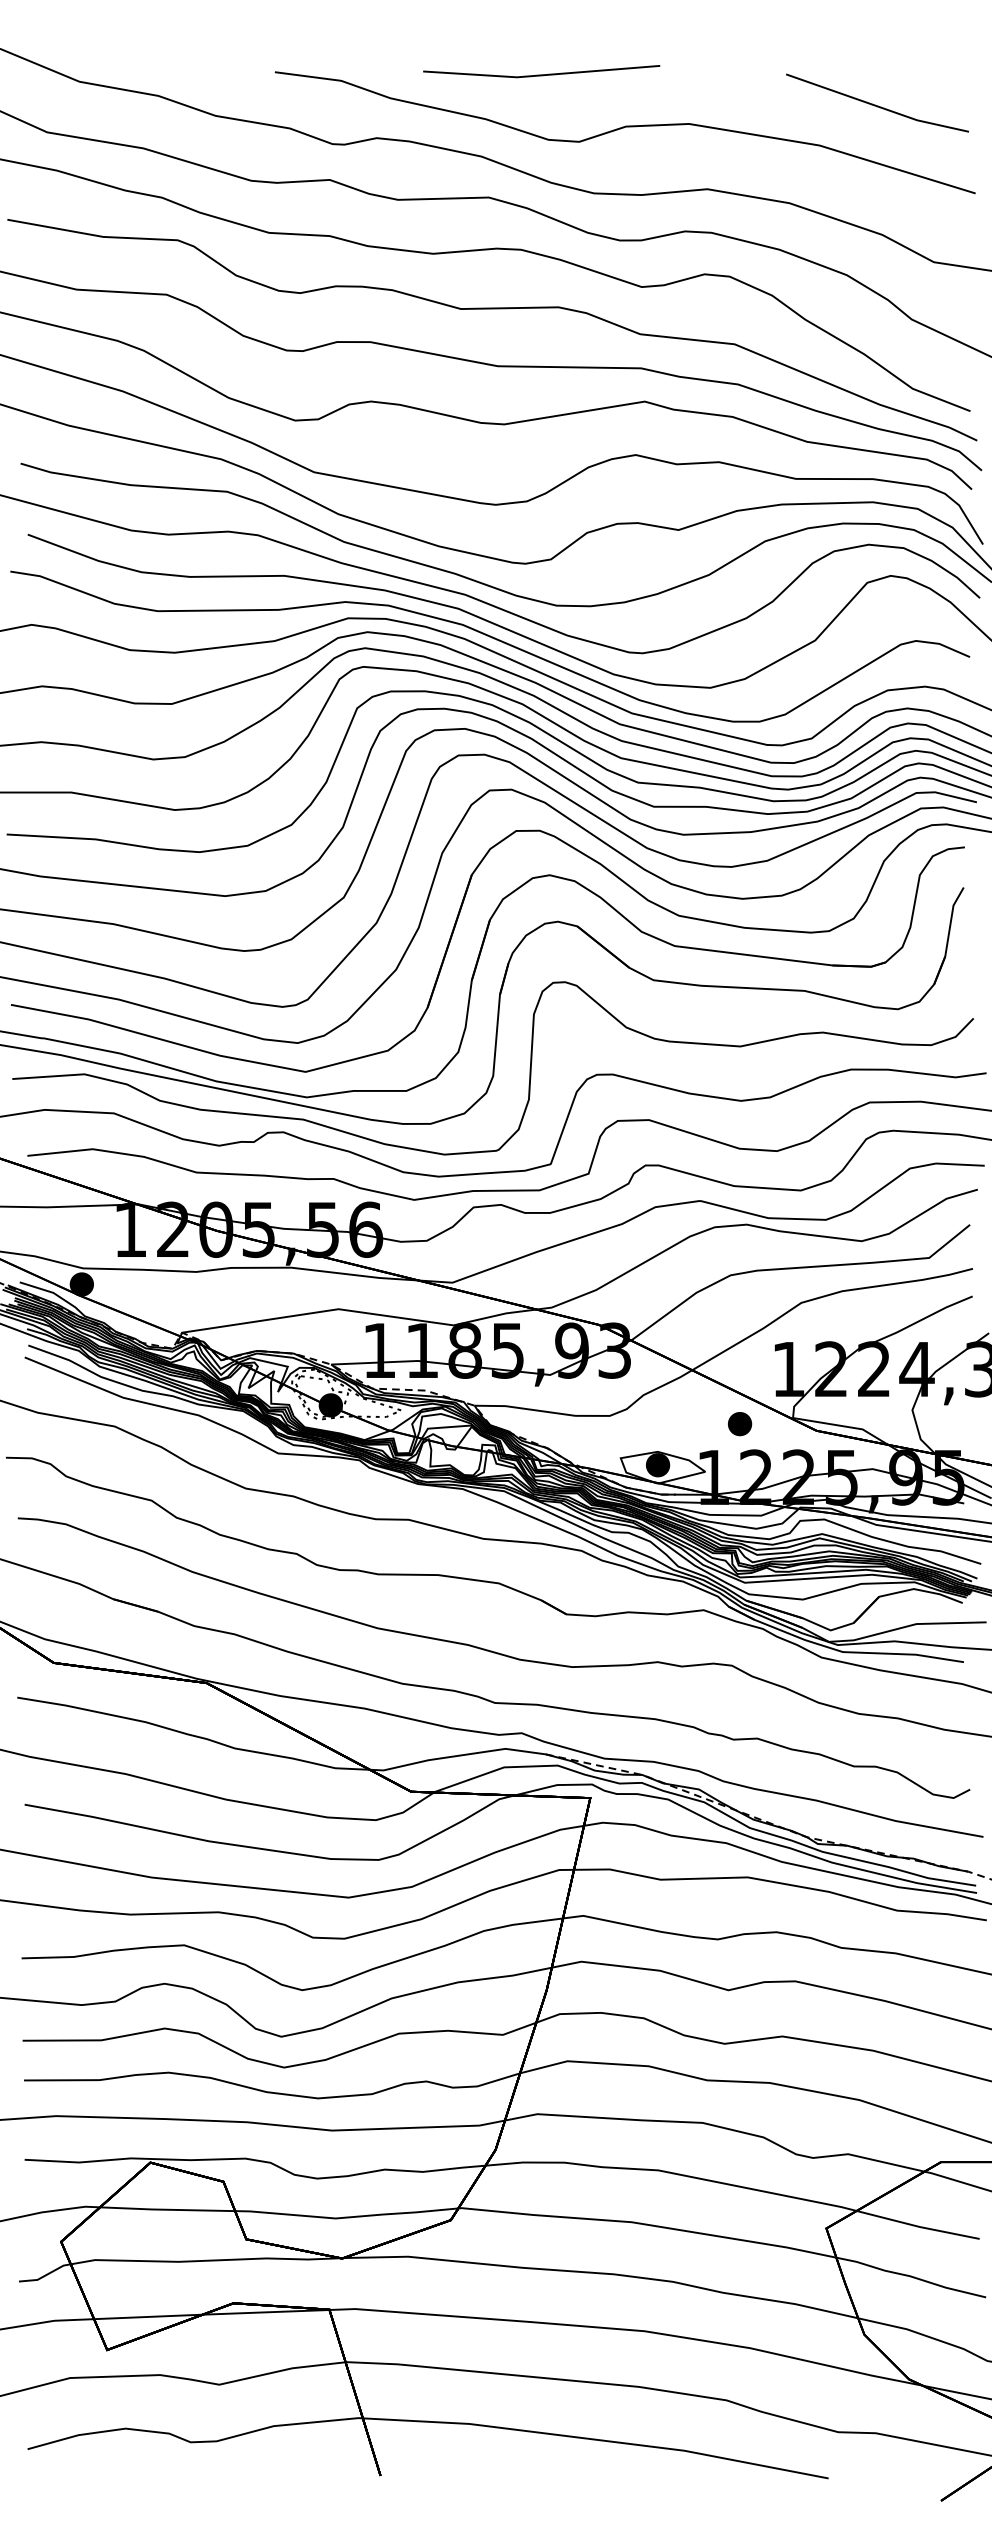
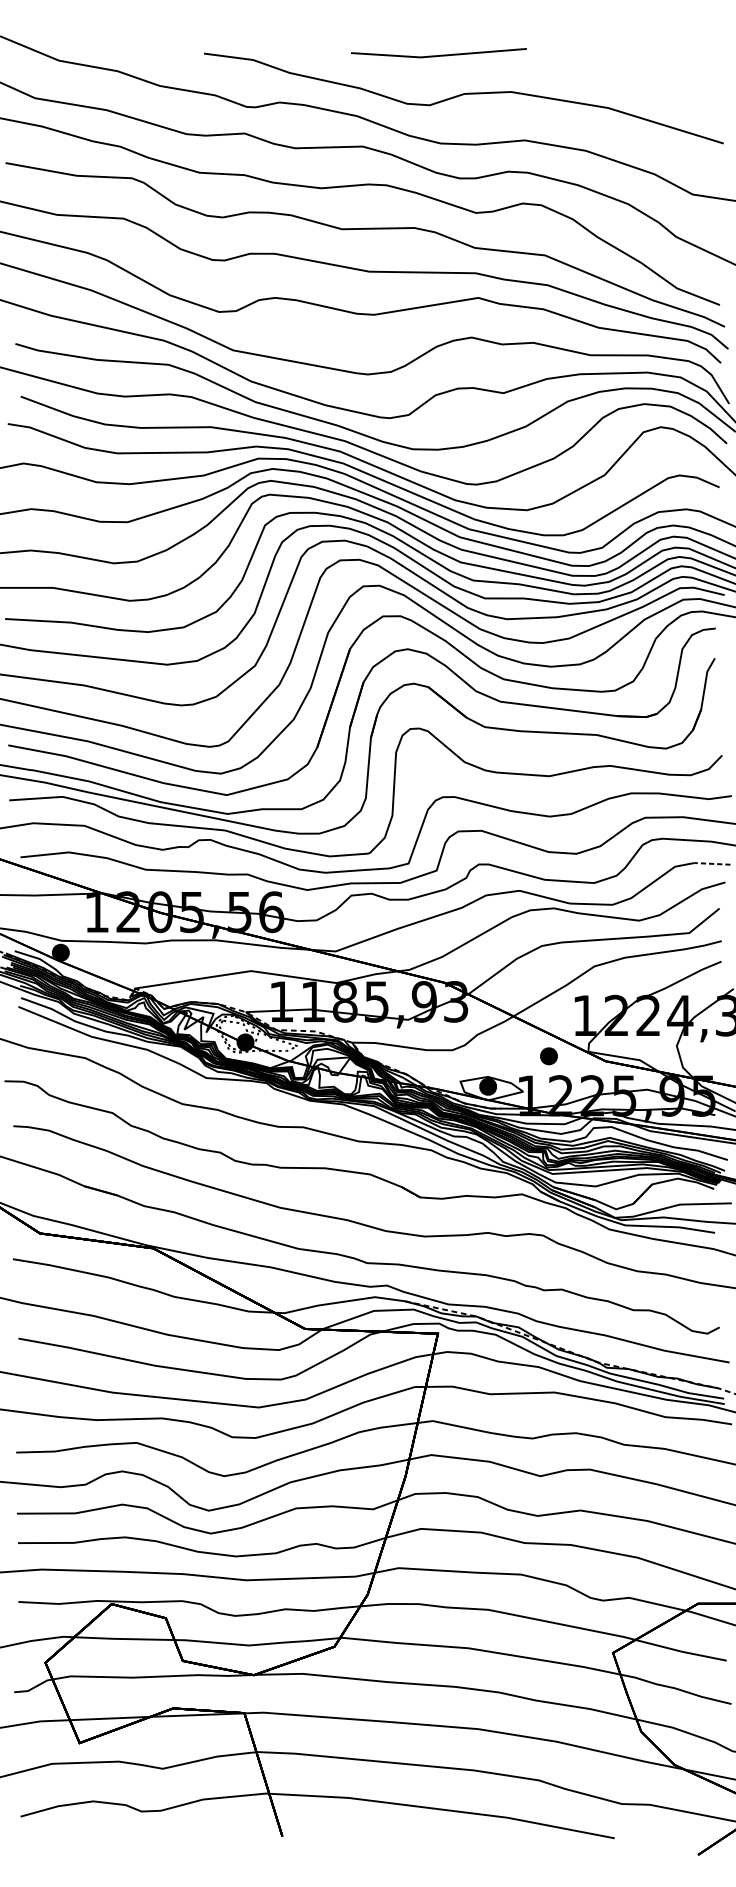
line: (541, 74) -> (438, 55), moved
line: (875, 104) -> (649, 77), removed
line: (959, 1164) -> (711, 863), solid -> dashed

